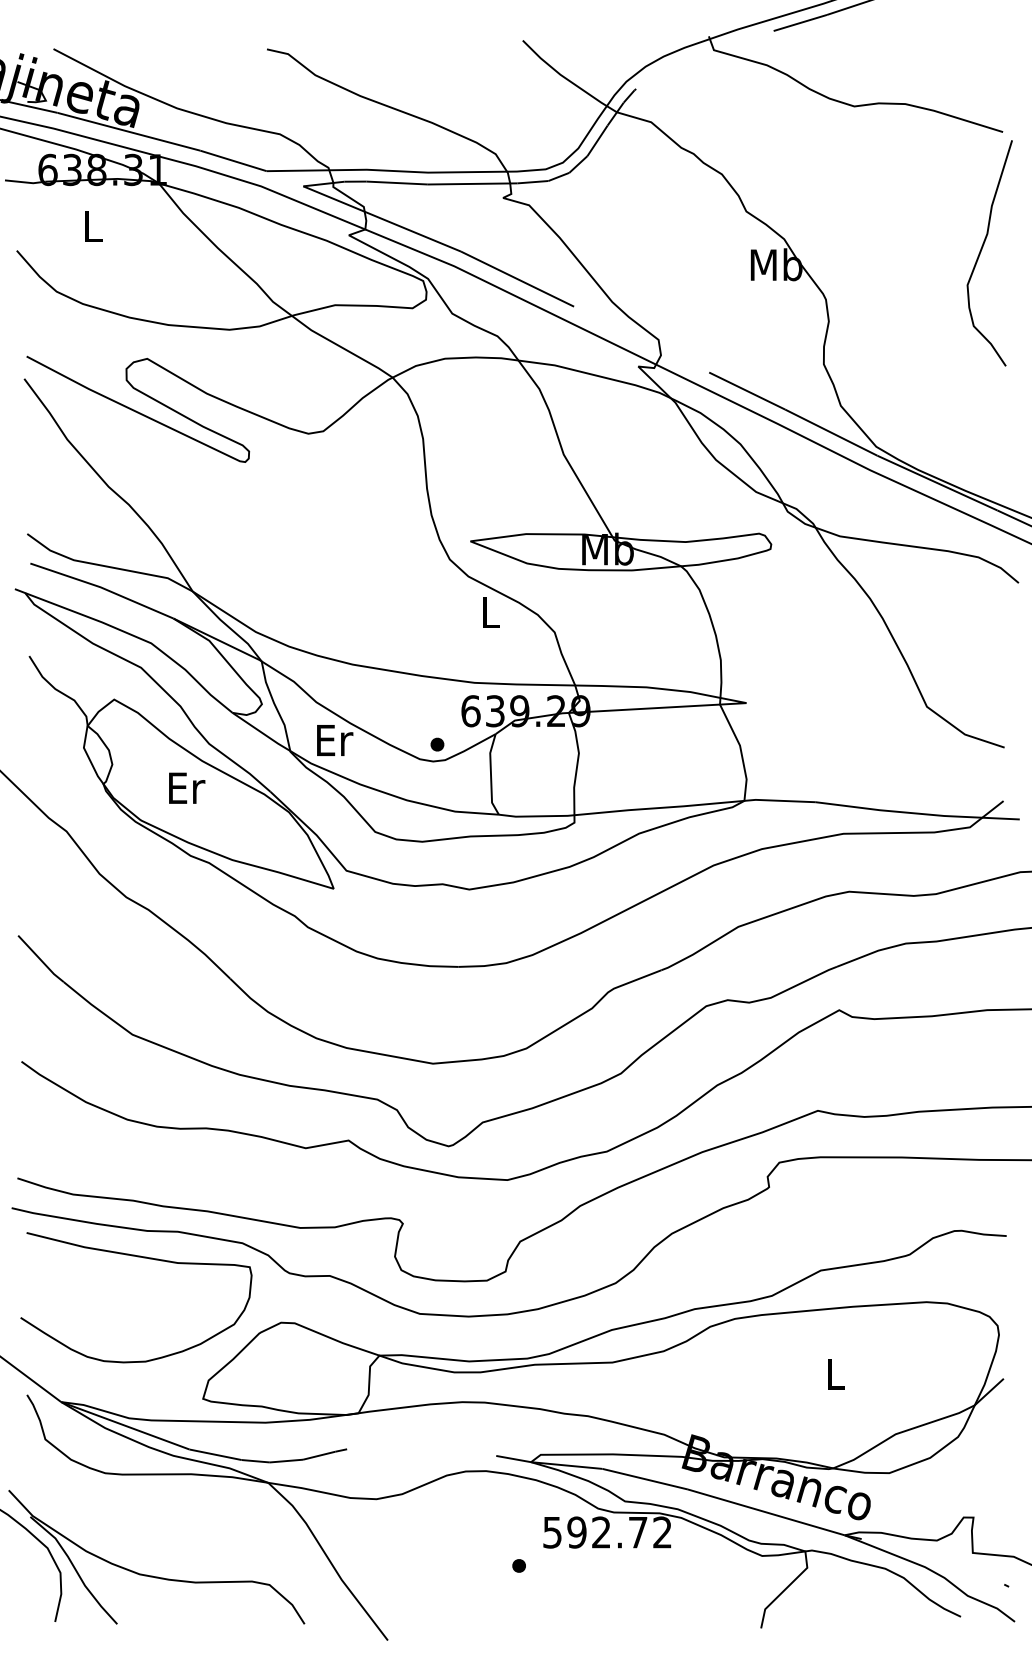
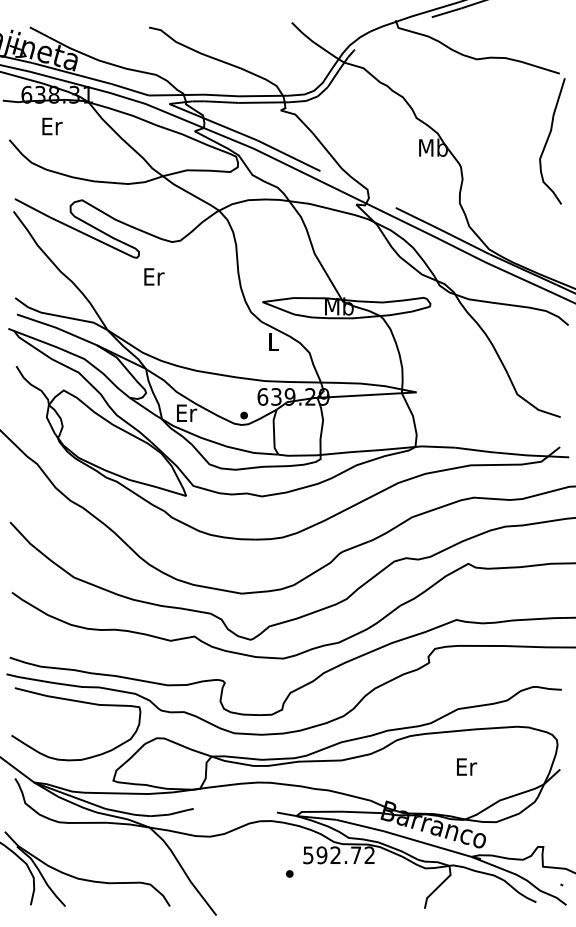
text: (94, 226) -> (52, 126), L -> Er
text: (187, 787) -> (154, 276), moved
text: (837, 1373) -> (467, 766), L -> Er

